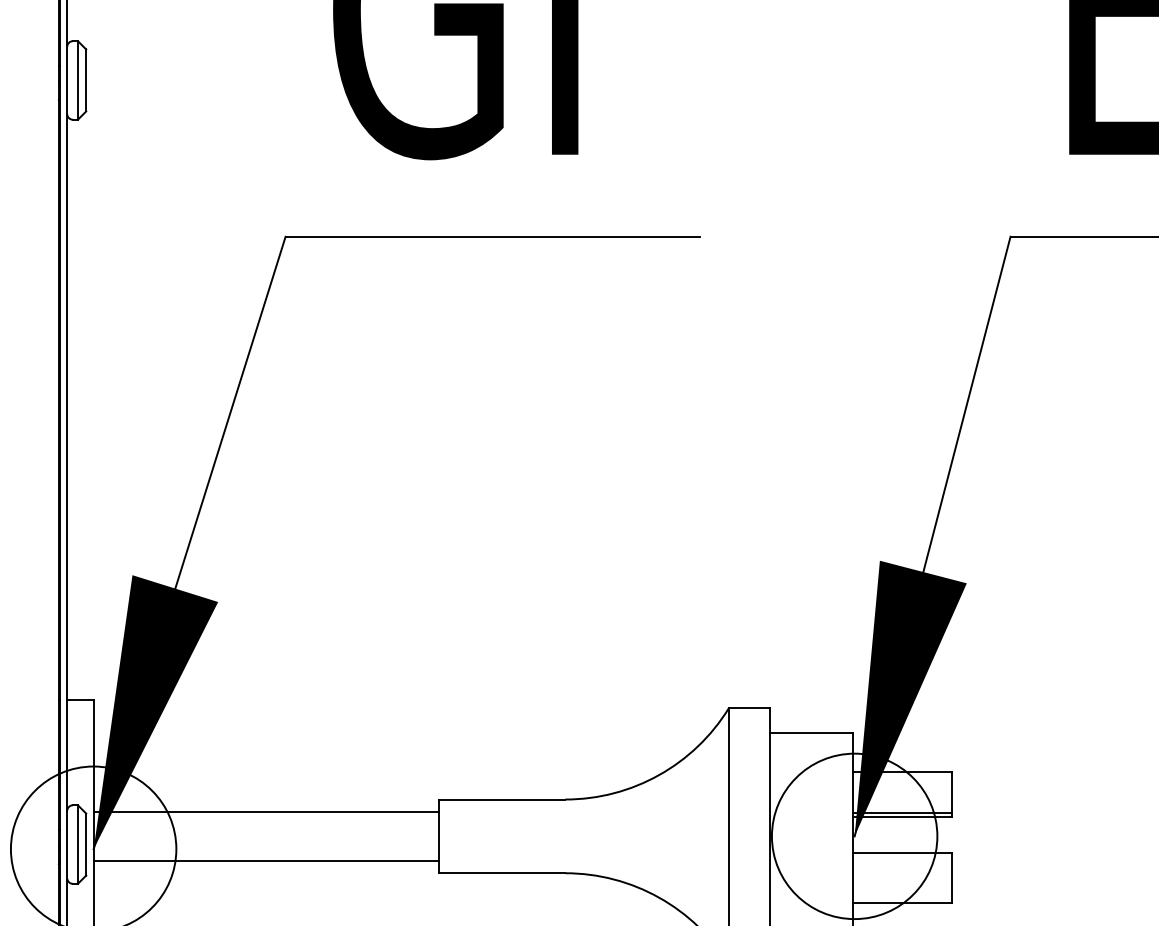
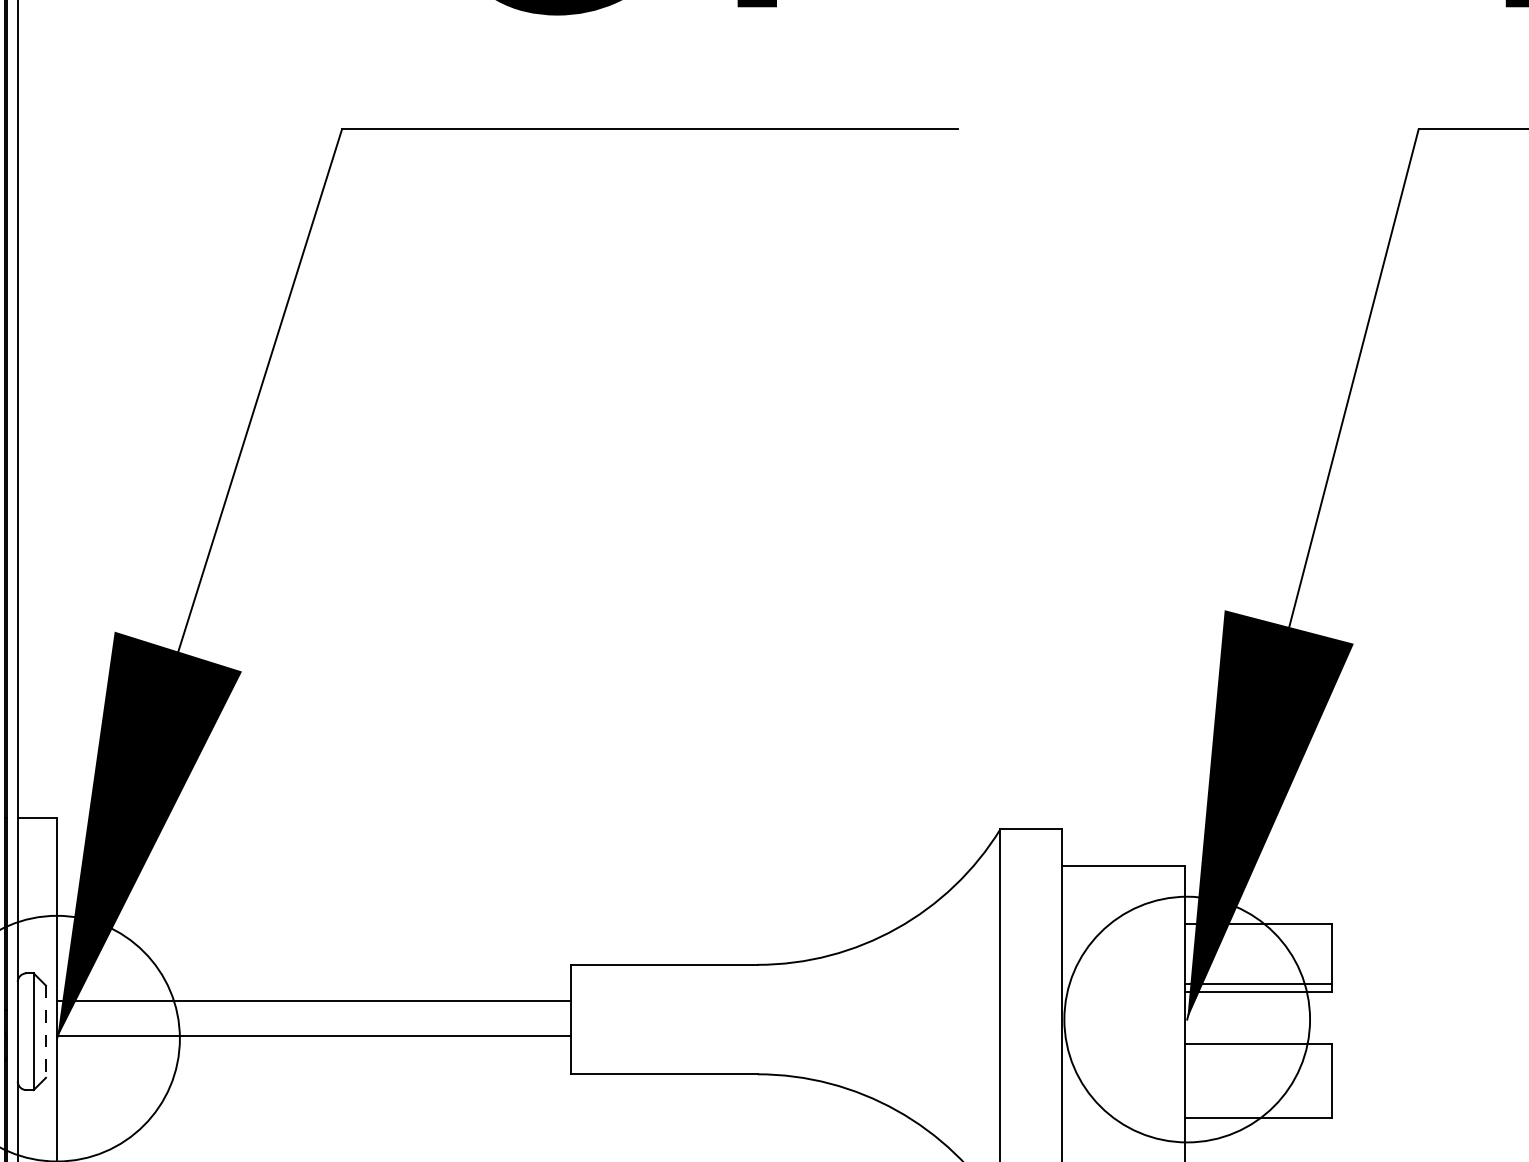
line: (266, 811) -> (313, 1036), moved
line: (86, 845) -> (46, 1033), solid -> dashed
line: (266, 861) -> (313, 1001), moved

